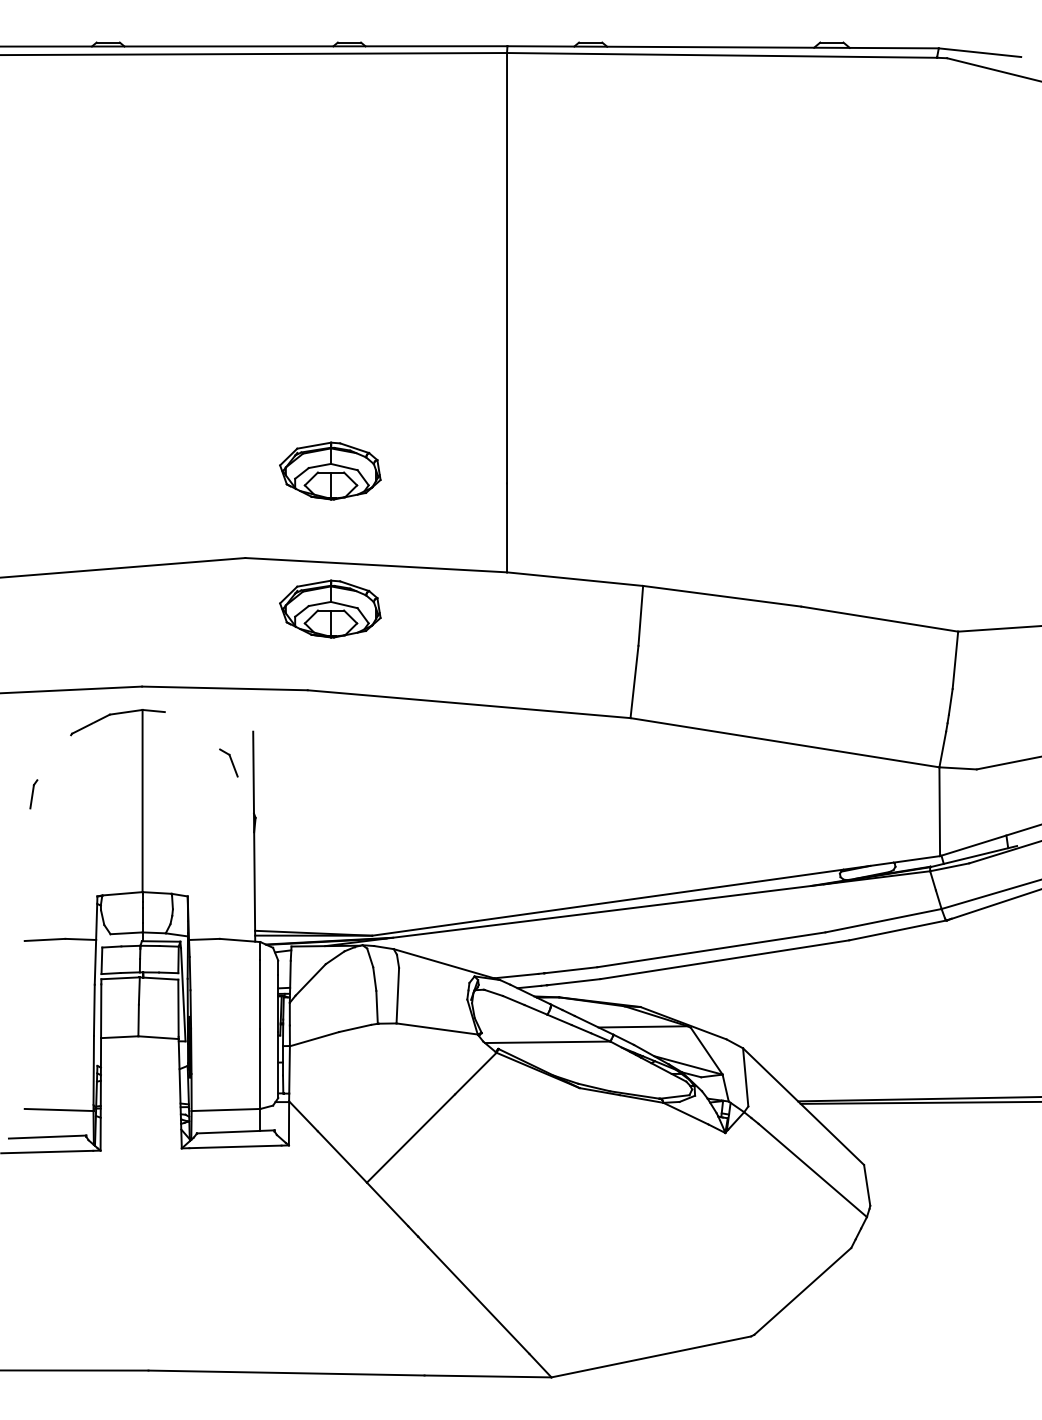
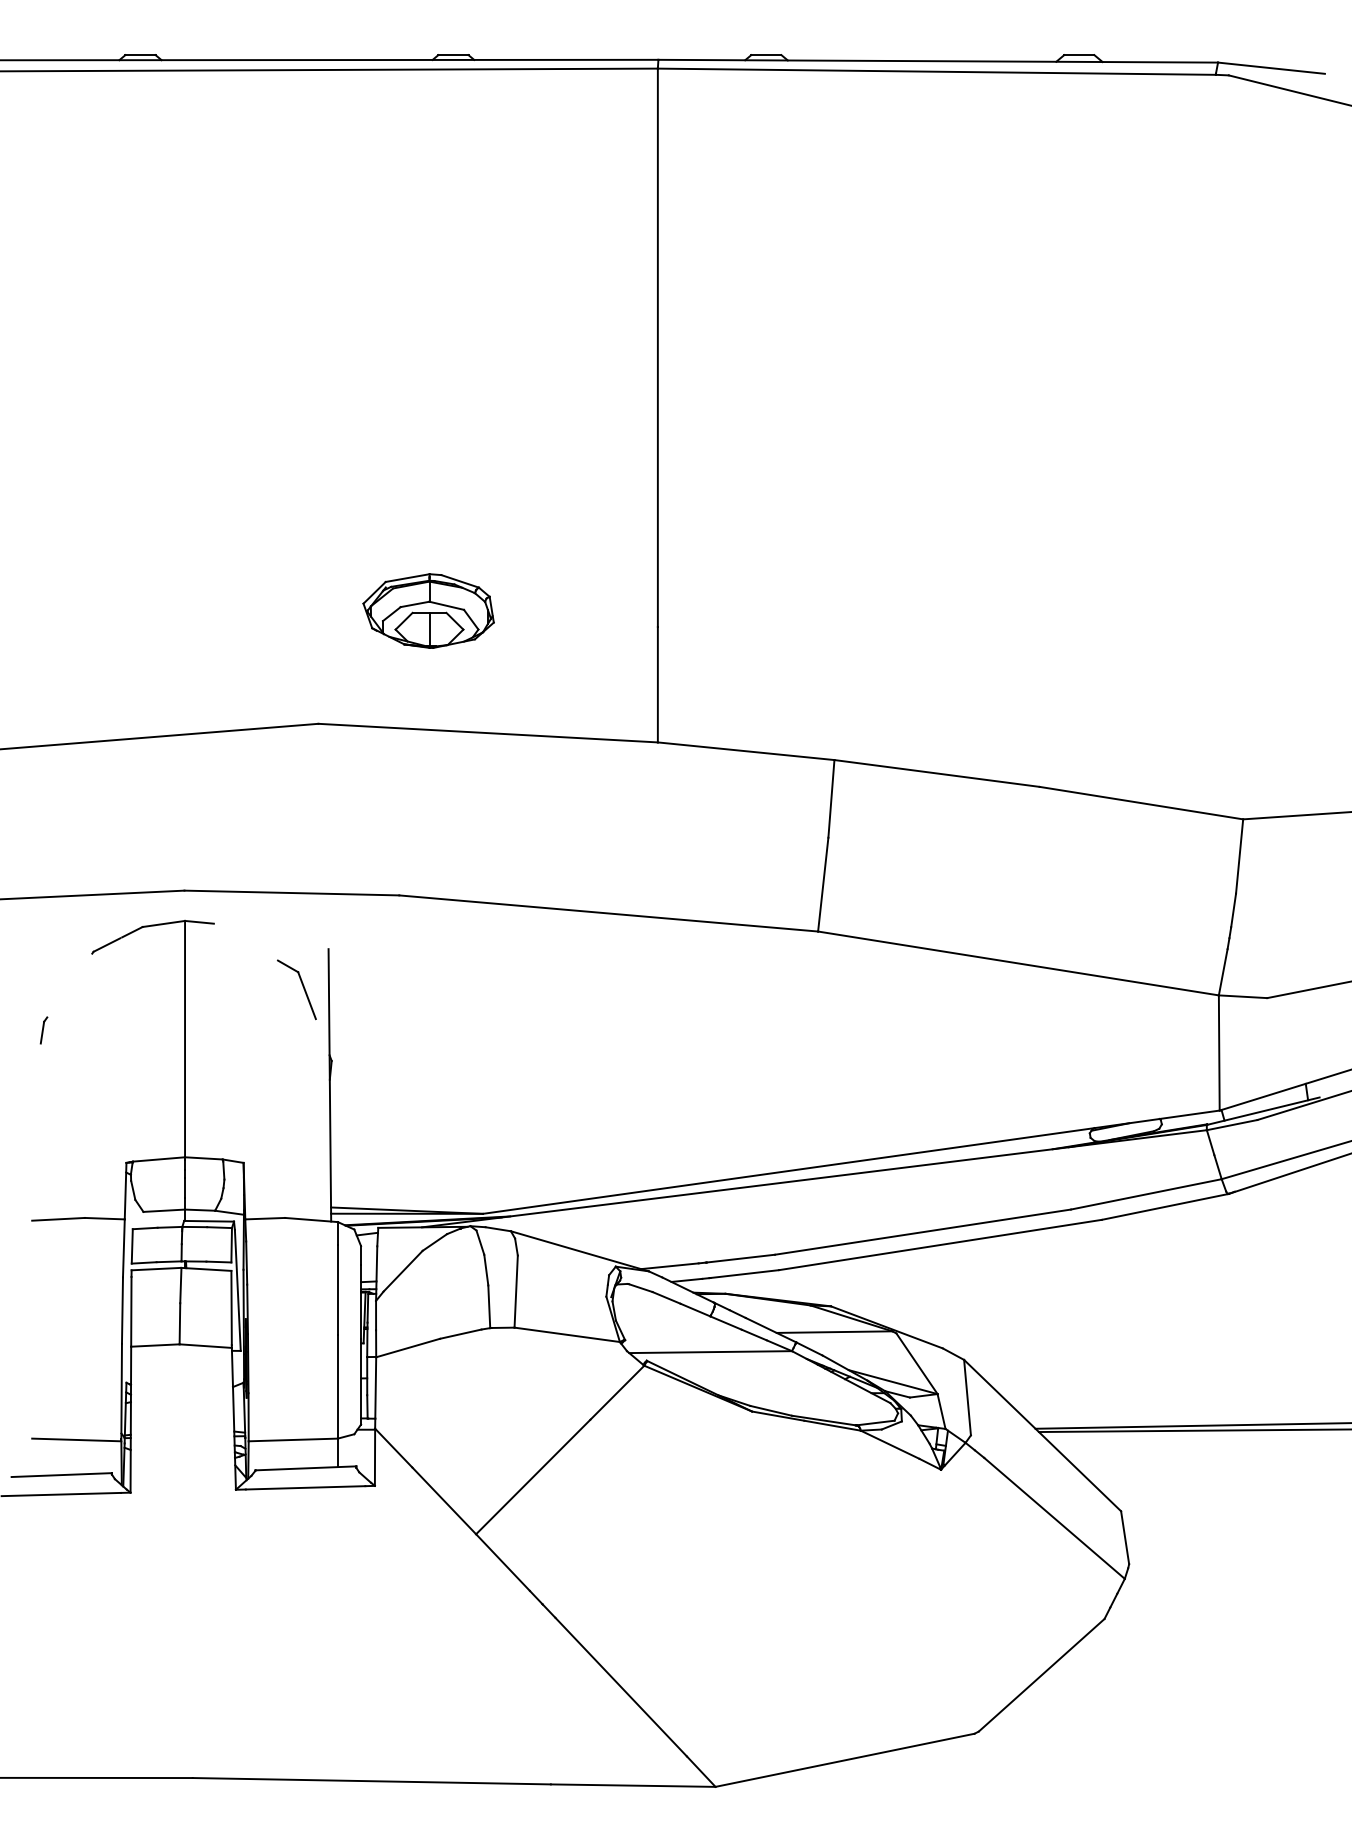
part: (330, 608) -> (428, 789), removed
part: (228, 762) -> (296, 989), size x1.67
part: (33, 794) -> (43, 1030), size x0.71

